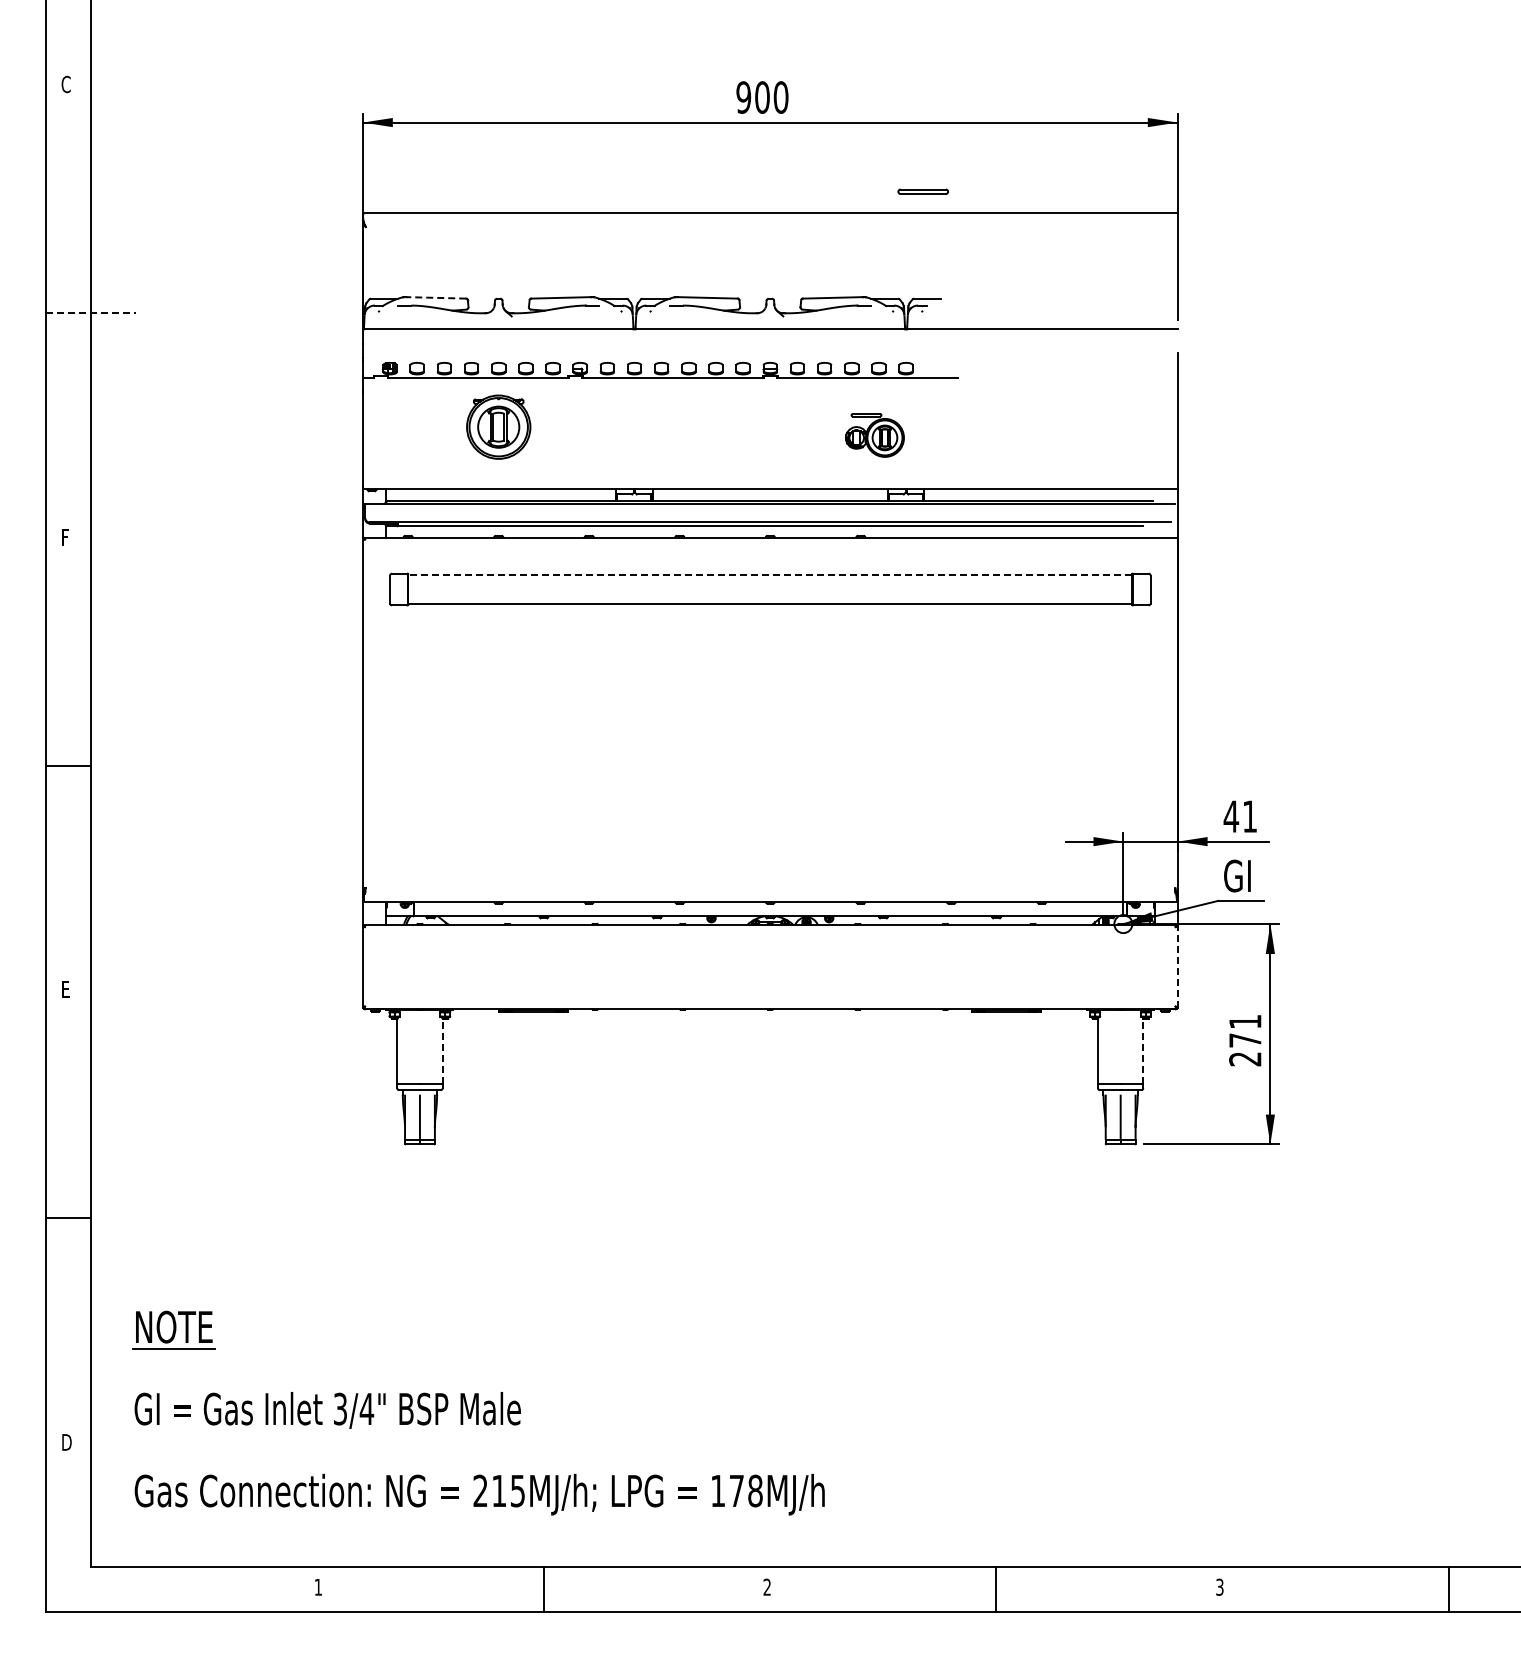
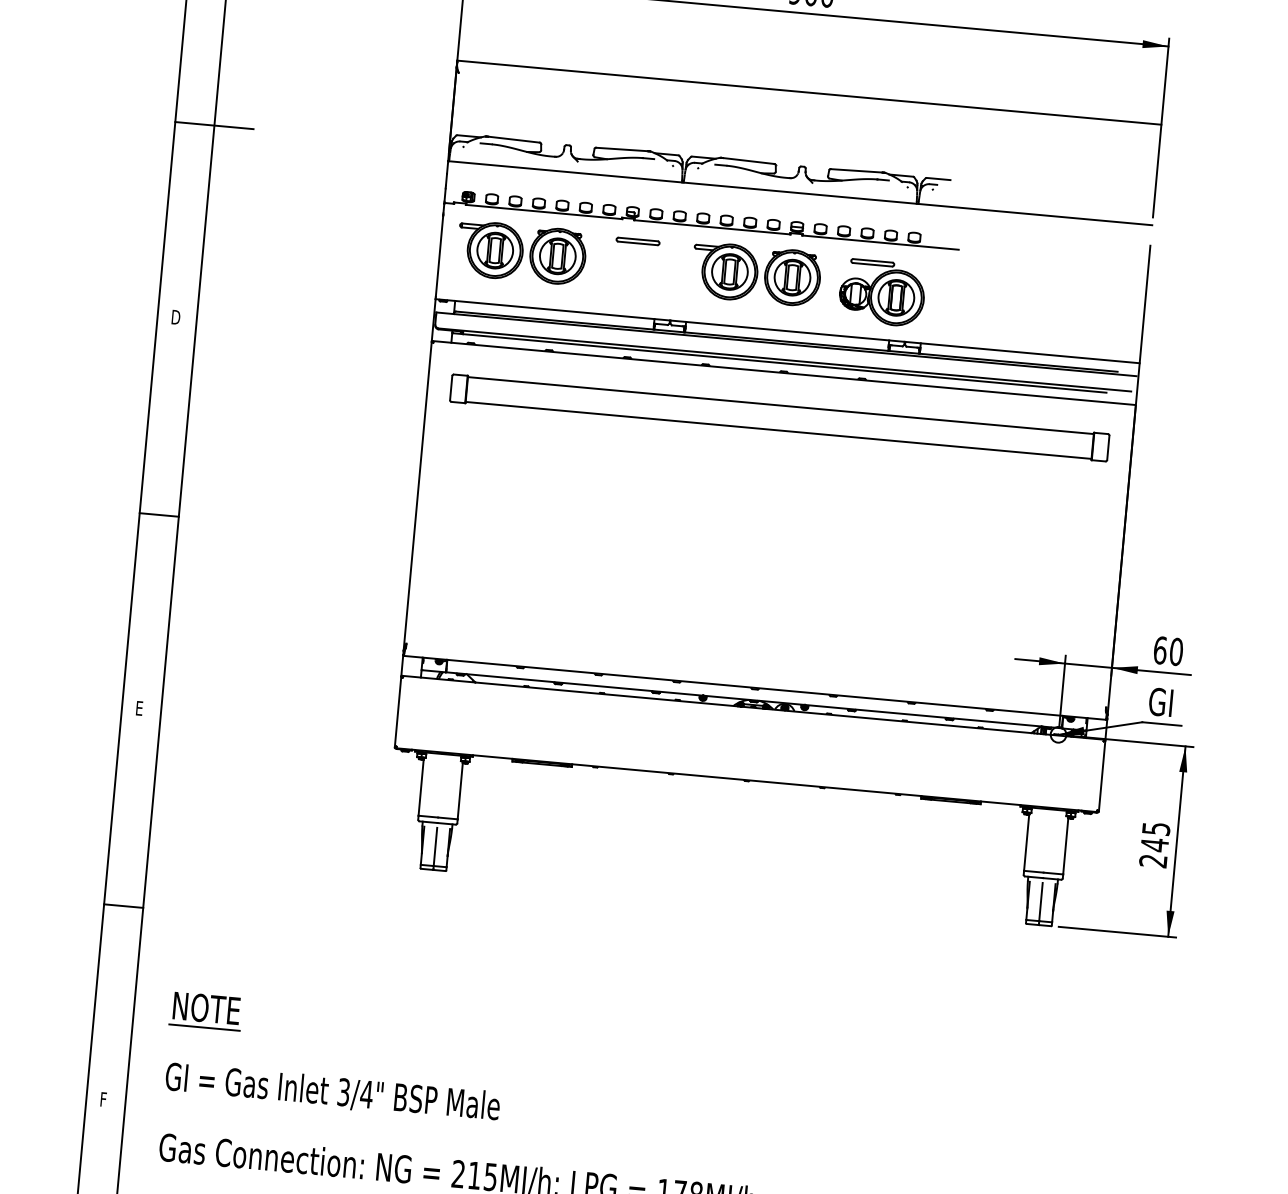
part: (922, 191) -> (637, 241), moved
line: (435, 297) -> (513, 139), dashed -> solid
line: (91, 313) -> (214, 126), dashed -> solid
part: (420, 426) -> (490, 249), added
part: (728, 426) -> (756, 273), added
part: (874, 435) -> (881, 293), size x1.67
text: (66, 536) -> (175, 316), F -> D
line: (769, 575) -> (780, 405), dashed -> solid
text: (1240, 816) -> (1168, 651), 41 -> 60
line: (1177, 966) -> (1101, 775), dashed -> solid
text: (1245, 1031) -> (1155, 837), 271 -> 245
line: (442, 1051) -> (460, 791), dashed -> solid
line: (1143, 1051) -> (1065, 846), dashed -> solid
text: (66, 1442) -> (104, 1099), D -> F

